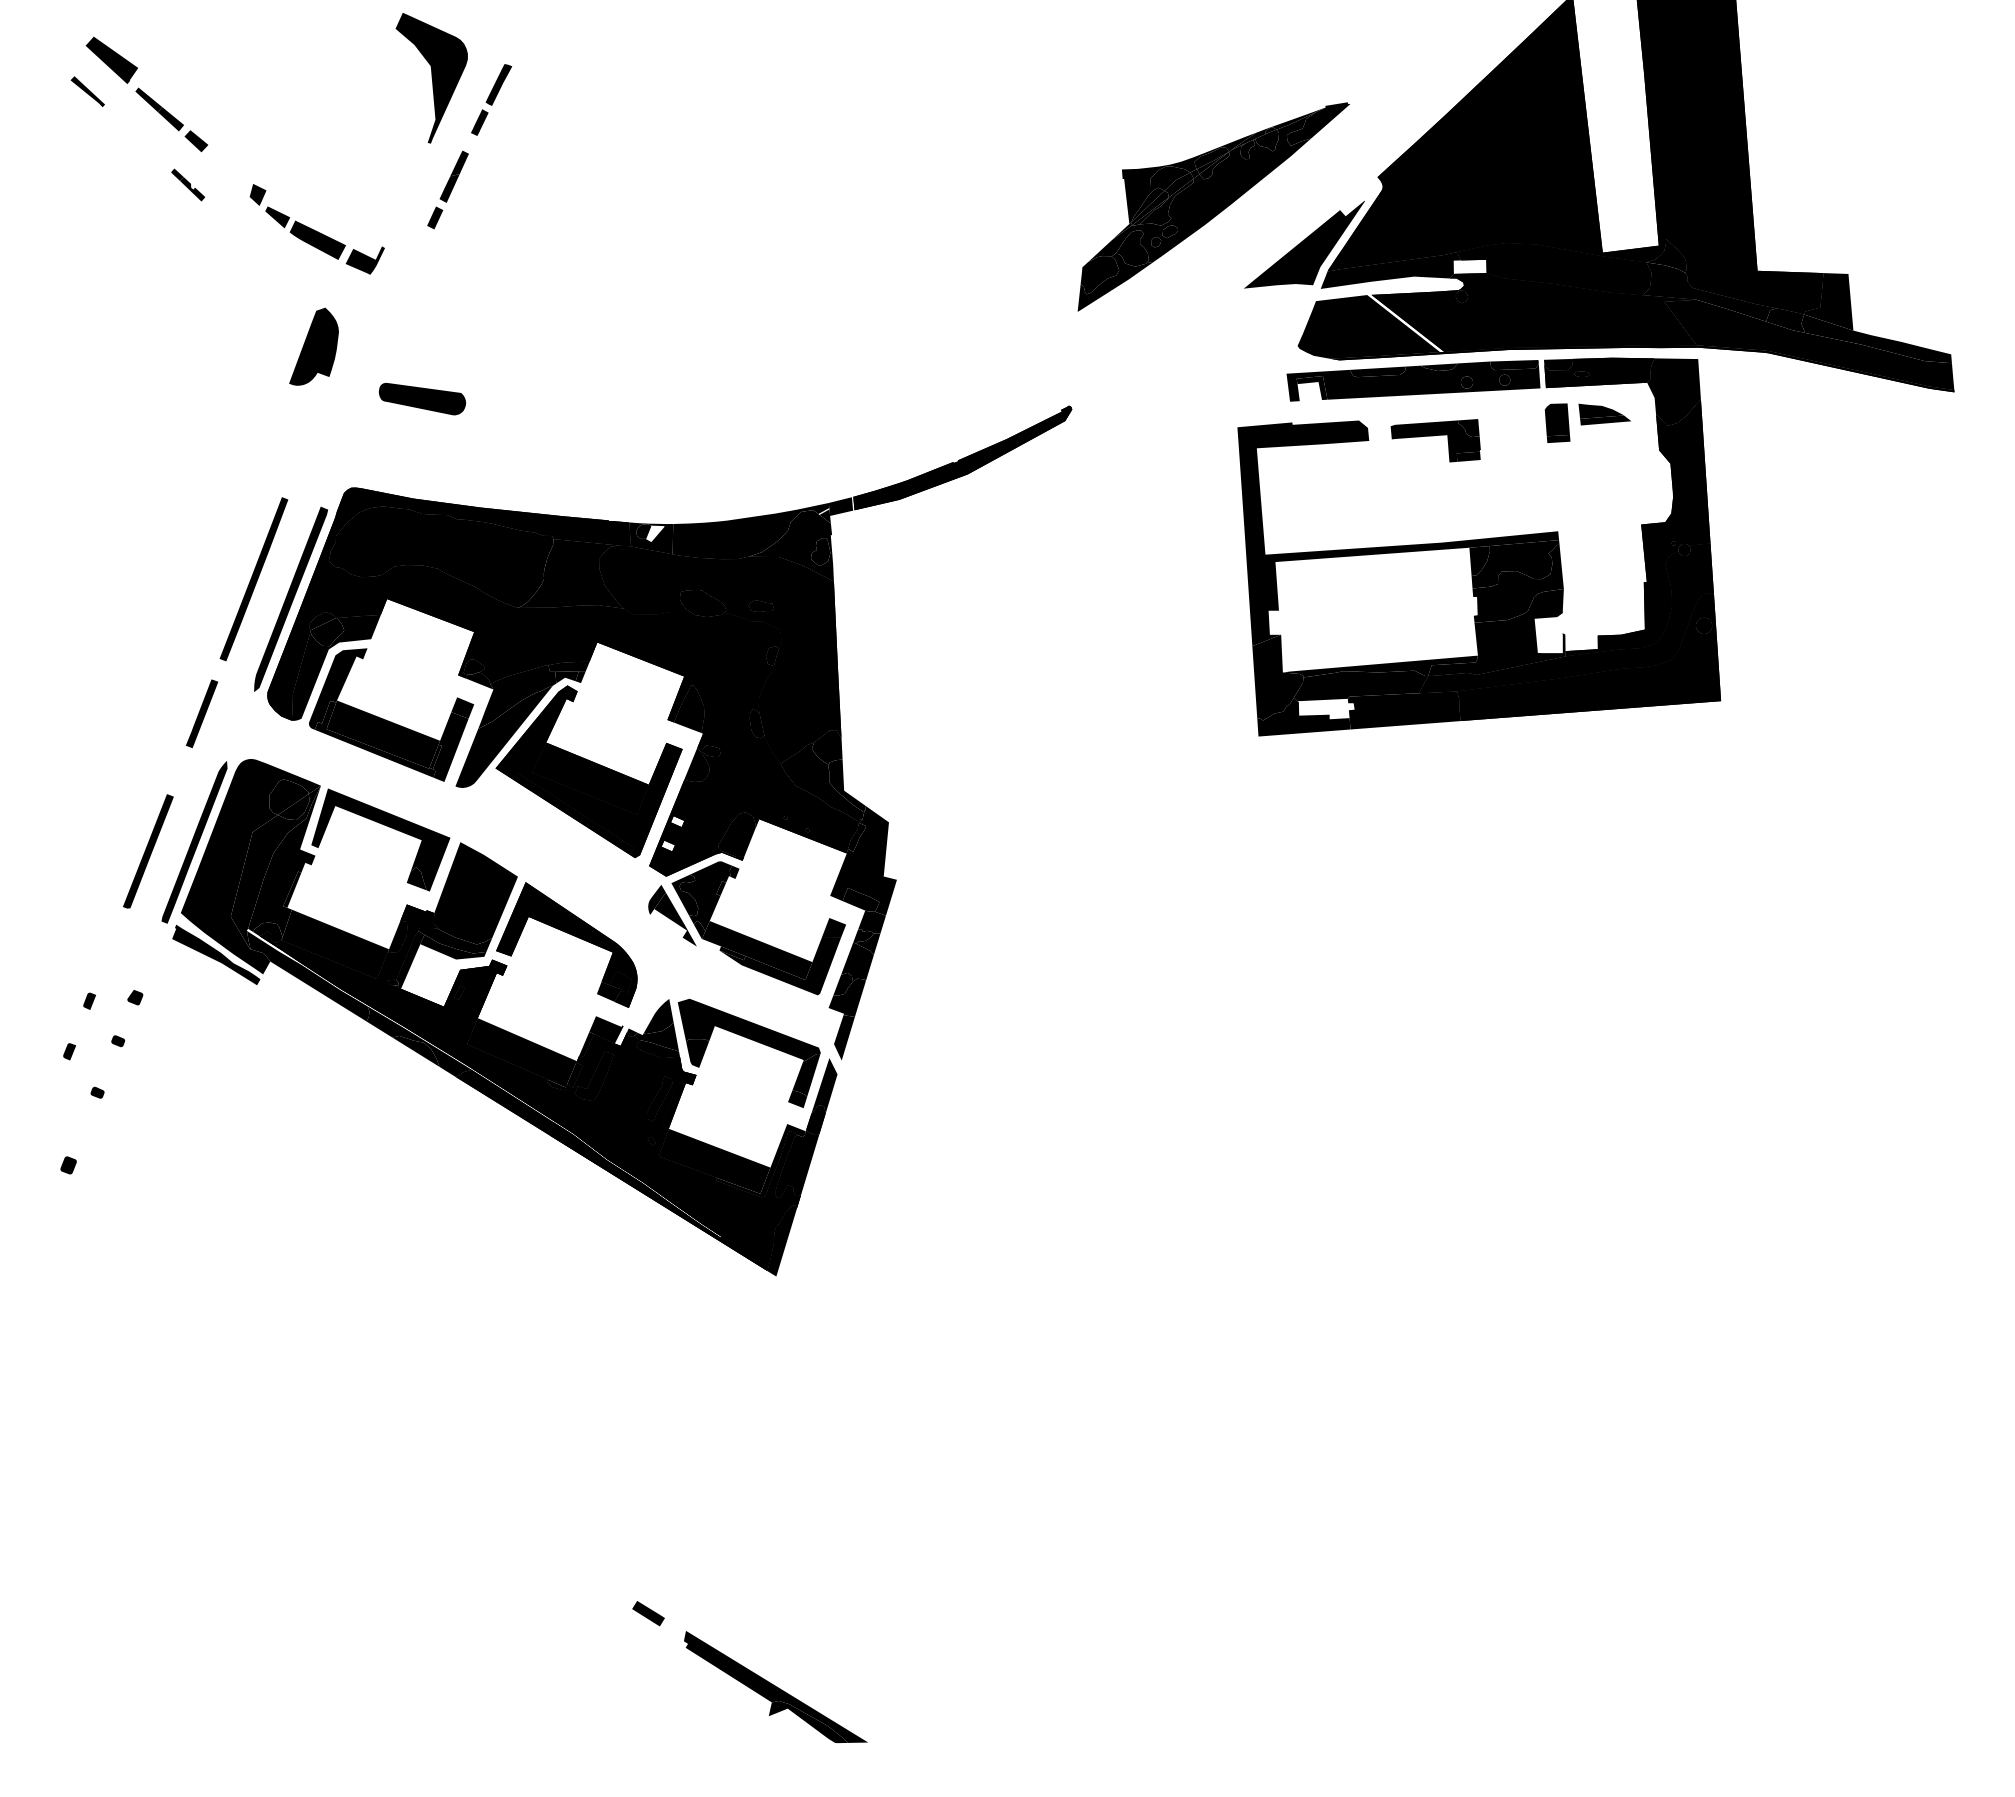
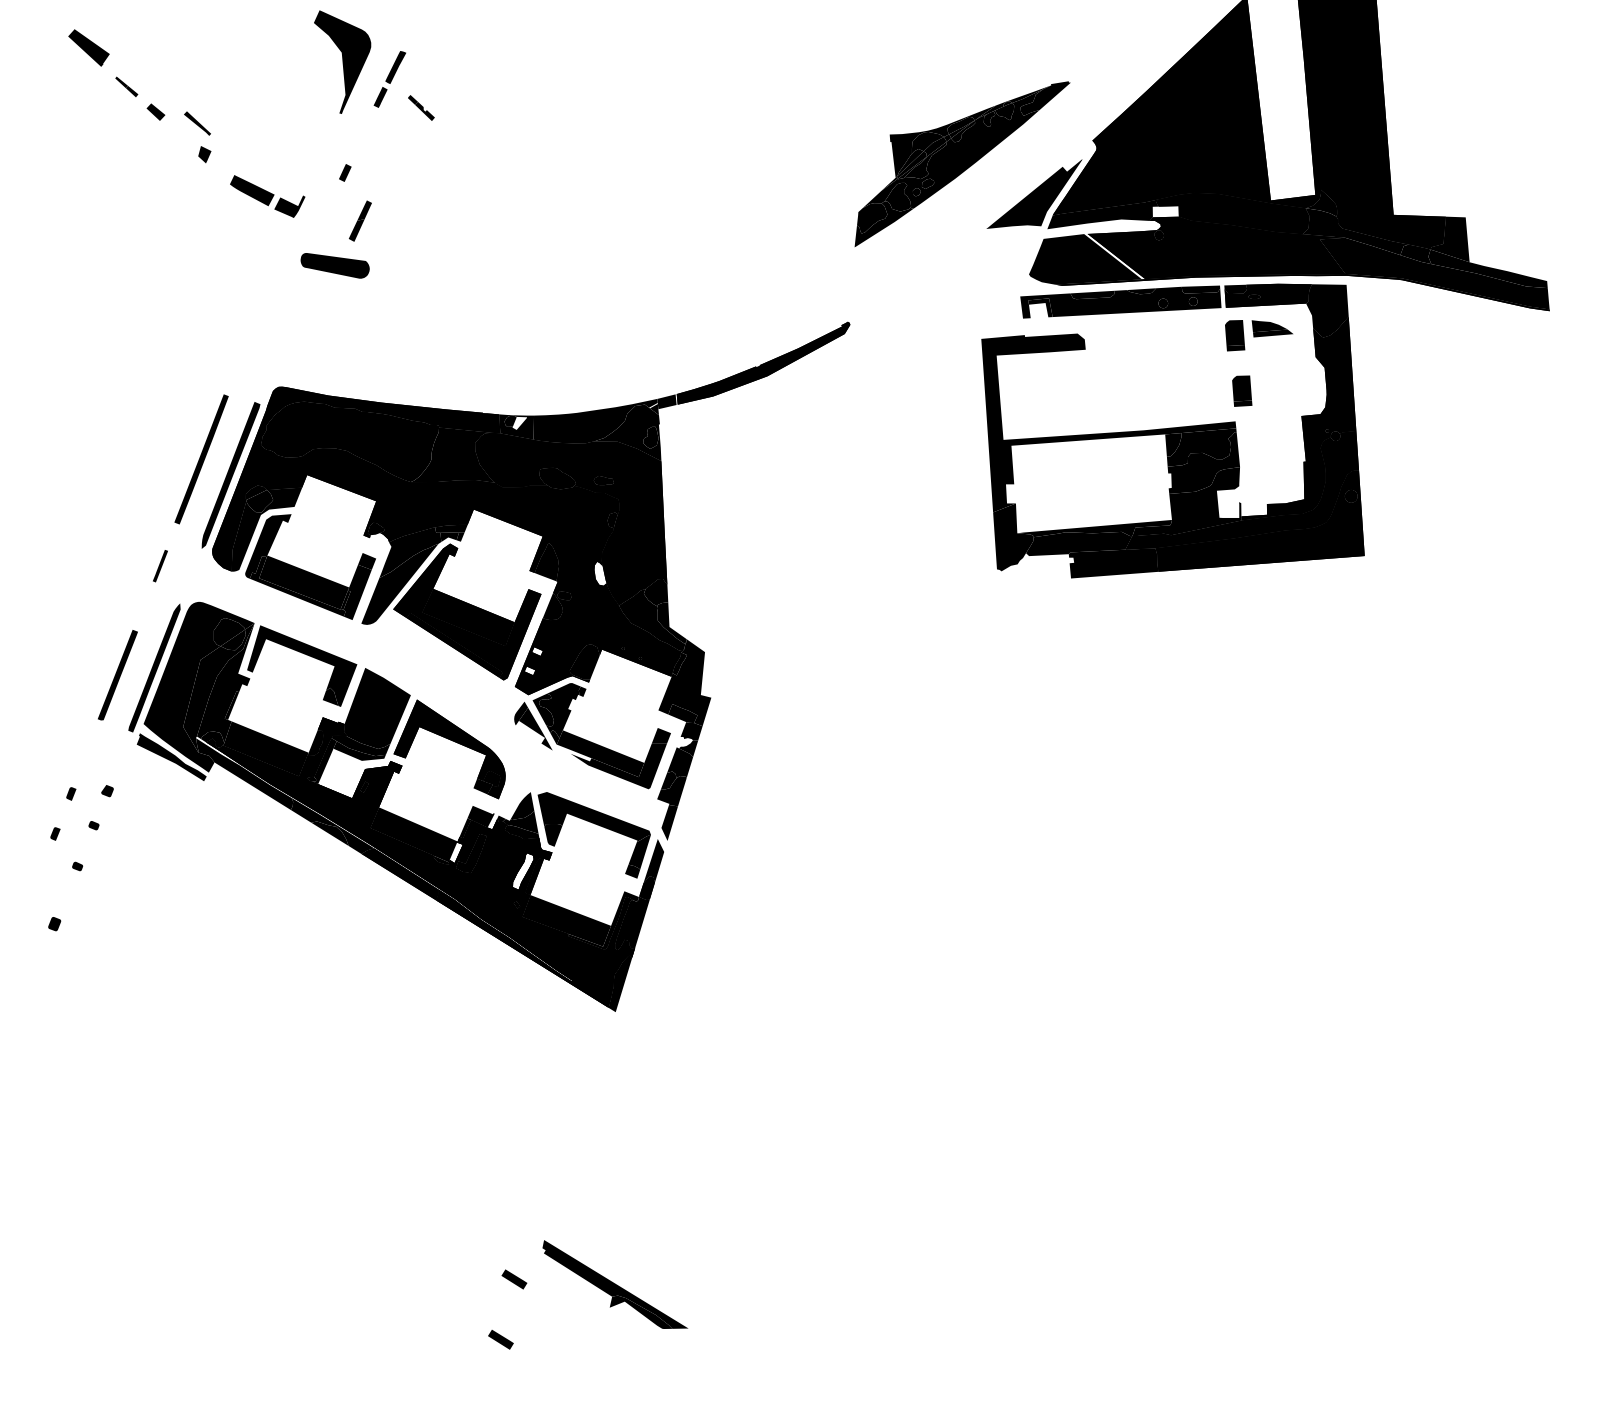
part: (87, 91) -> (197, 123), moved
part: (159, 109) -> (126, 86), size x0.6
part: (453, 176) -> (359, 220), moved
part: (188, 184) -> (421, 107), moved
fill: (277, 217) -> (220, 172), removed
part: (313, 346) -> (248, 274), removed
part: (422, 399) -> (335, 266), moved
part: (1435, 440) -> (1138, 349), removed
part: (1566, 492) -> (1242, 390), added
fill: (479, 680) -> (380, 539), removed
part: (201, 713) -> (160, 565), size x0.6
fill: (1303, 716) -> (1033, 568), removed
fill: (756, 723) -> (600, 573), removed
fill: (721, 888) -> (572, 704), removed
fill: (863, 936) -> (684, 742), removed
fill: (732, 953) -> (580, 756), removed
fill: (575, 1075) -> (456, 852), removed
fill: (659, 1098) -> (523, 871), removed
part: (775, 1687) -> (615, 1284), moved
part: (631, 1689) -> (500, 1339), added

